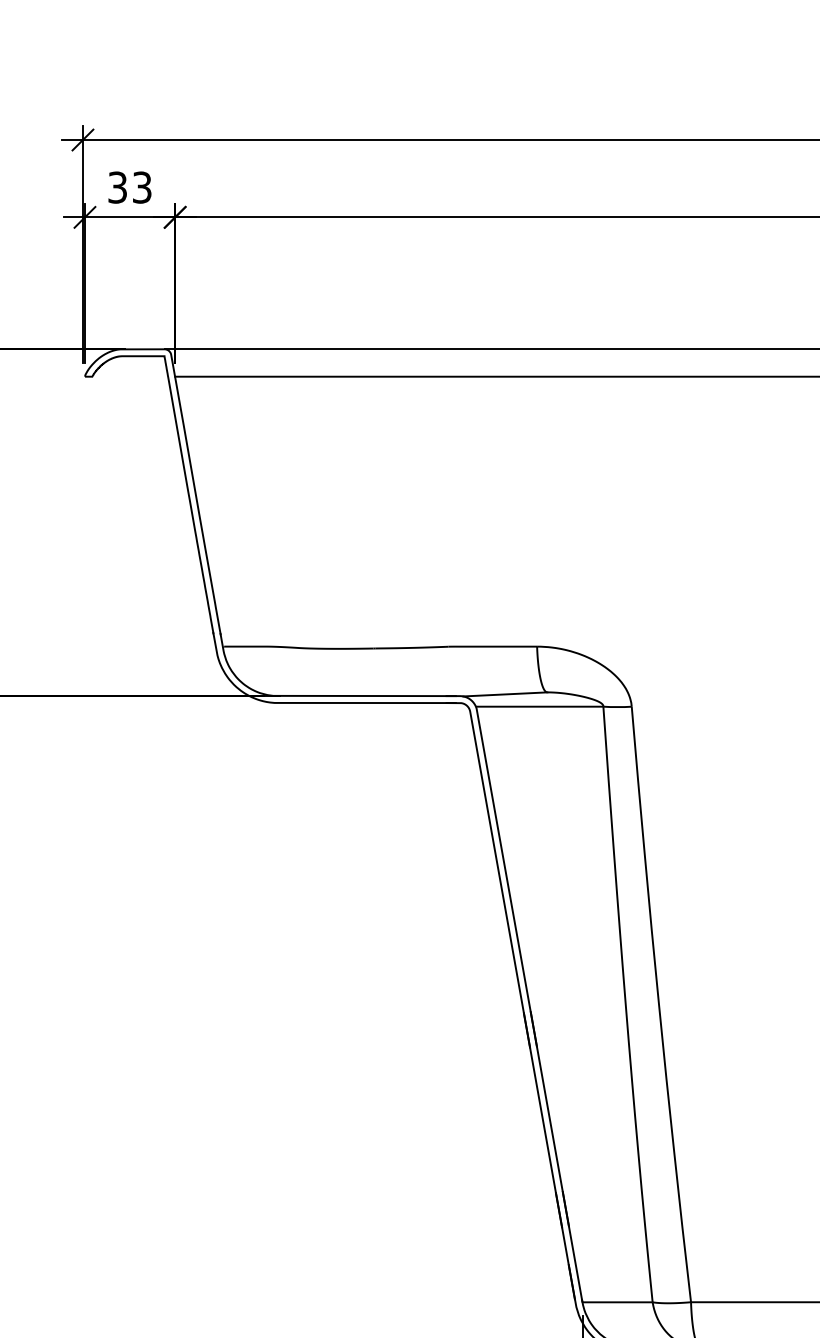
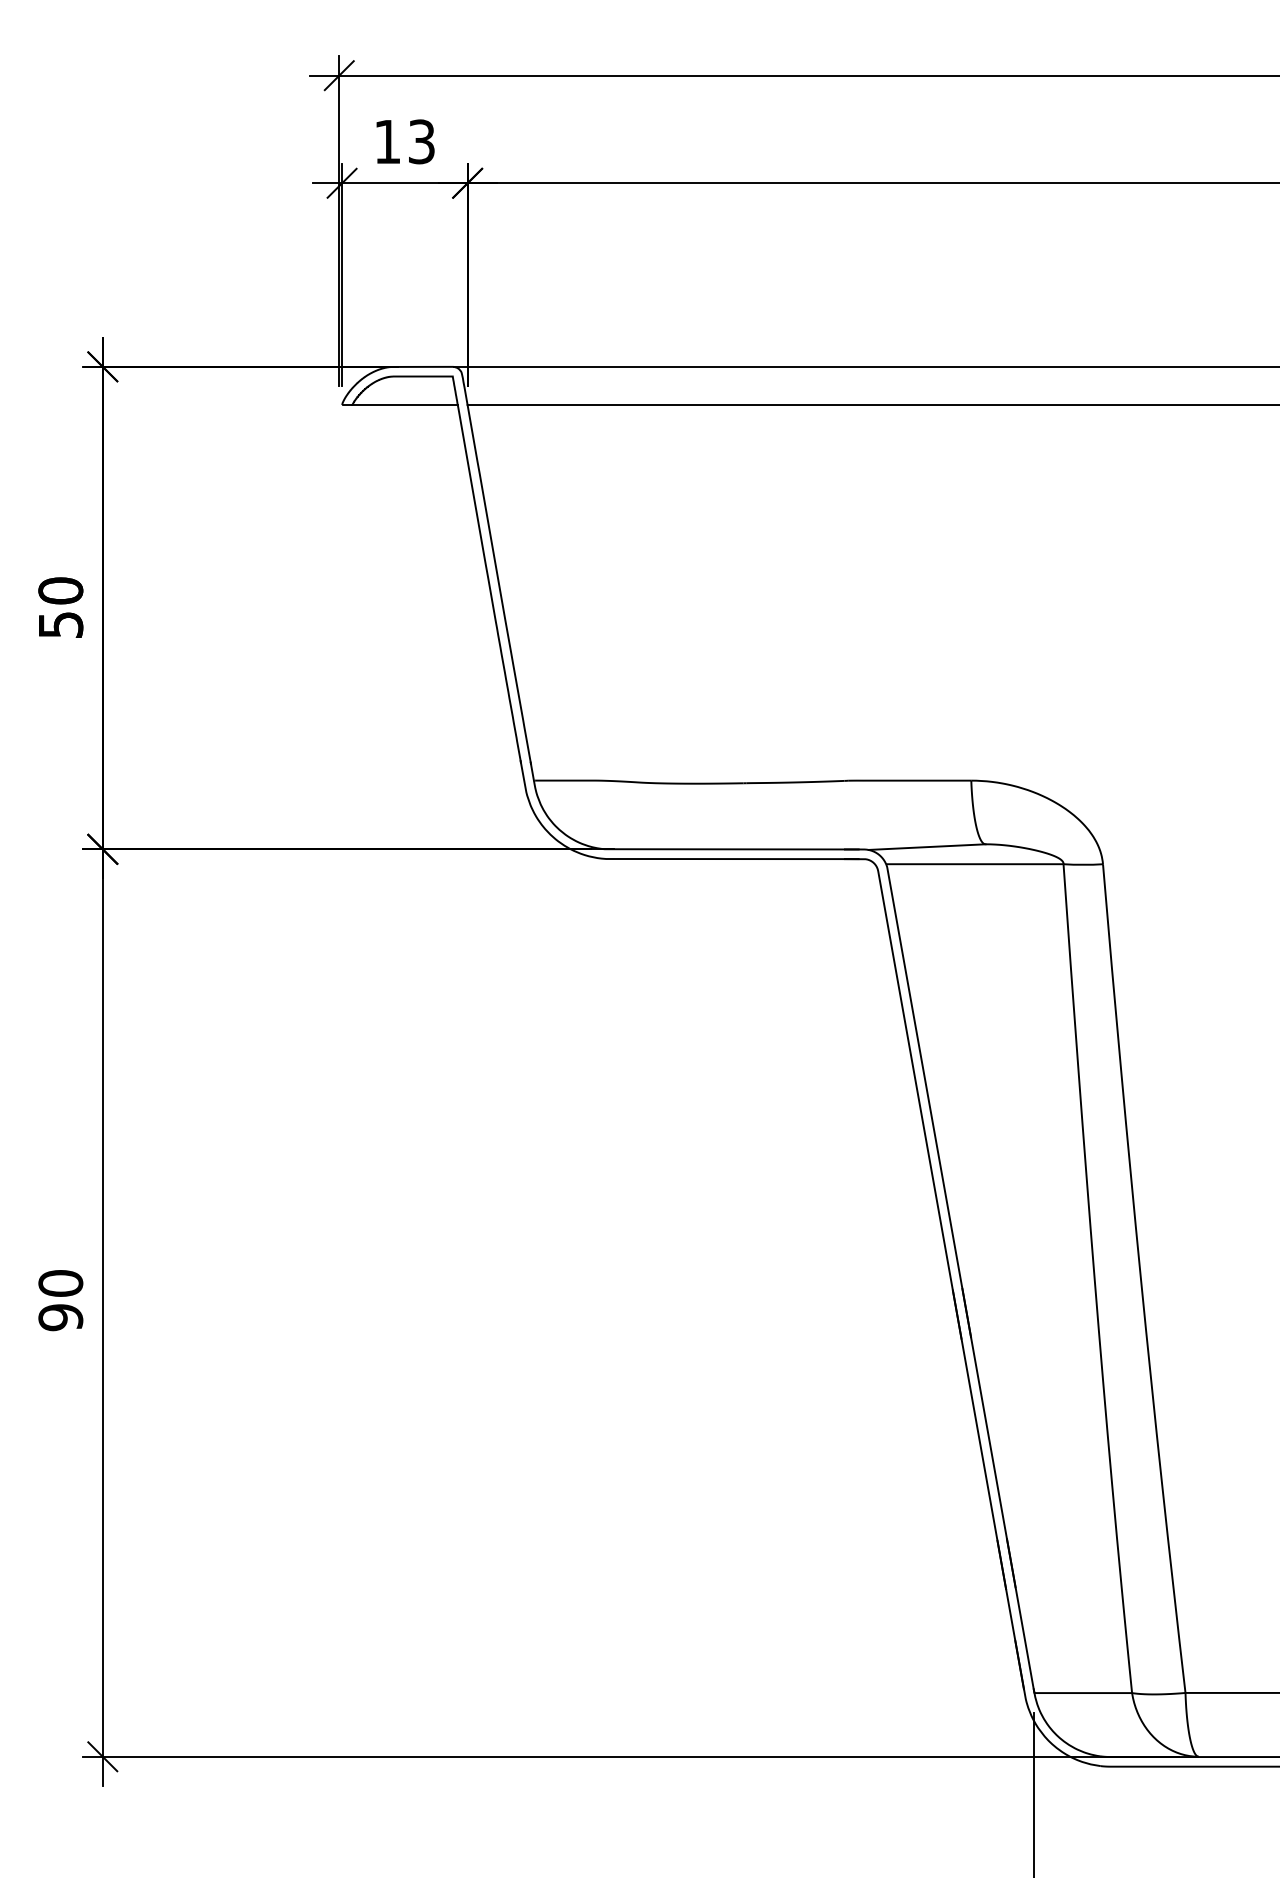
text: (117, 187) -> (387, 141), 33 -> 13
line: (129, 377) -> (404, 405), added

